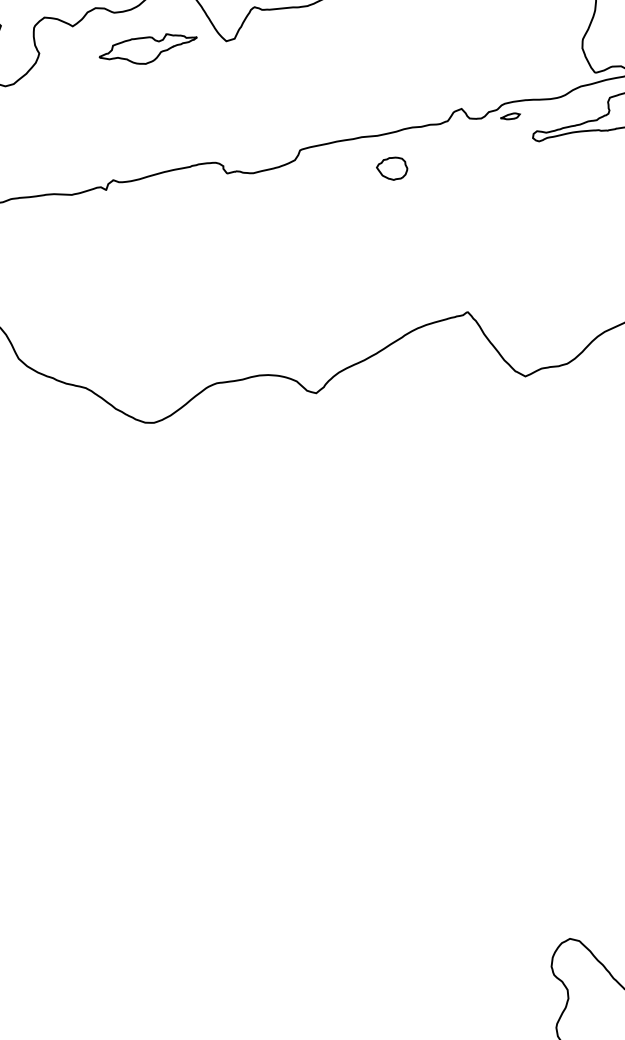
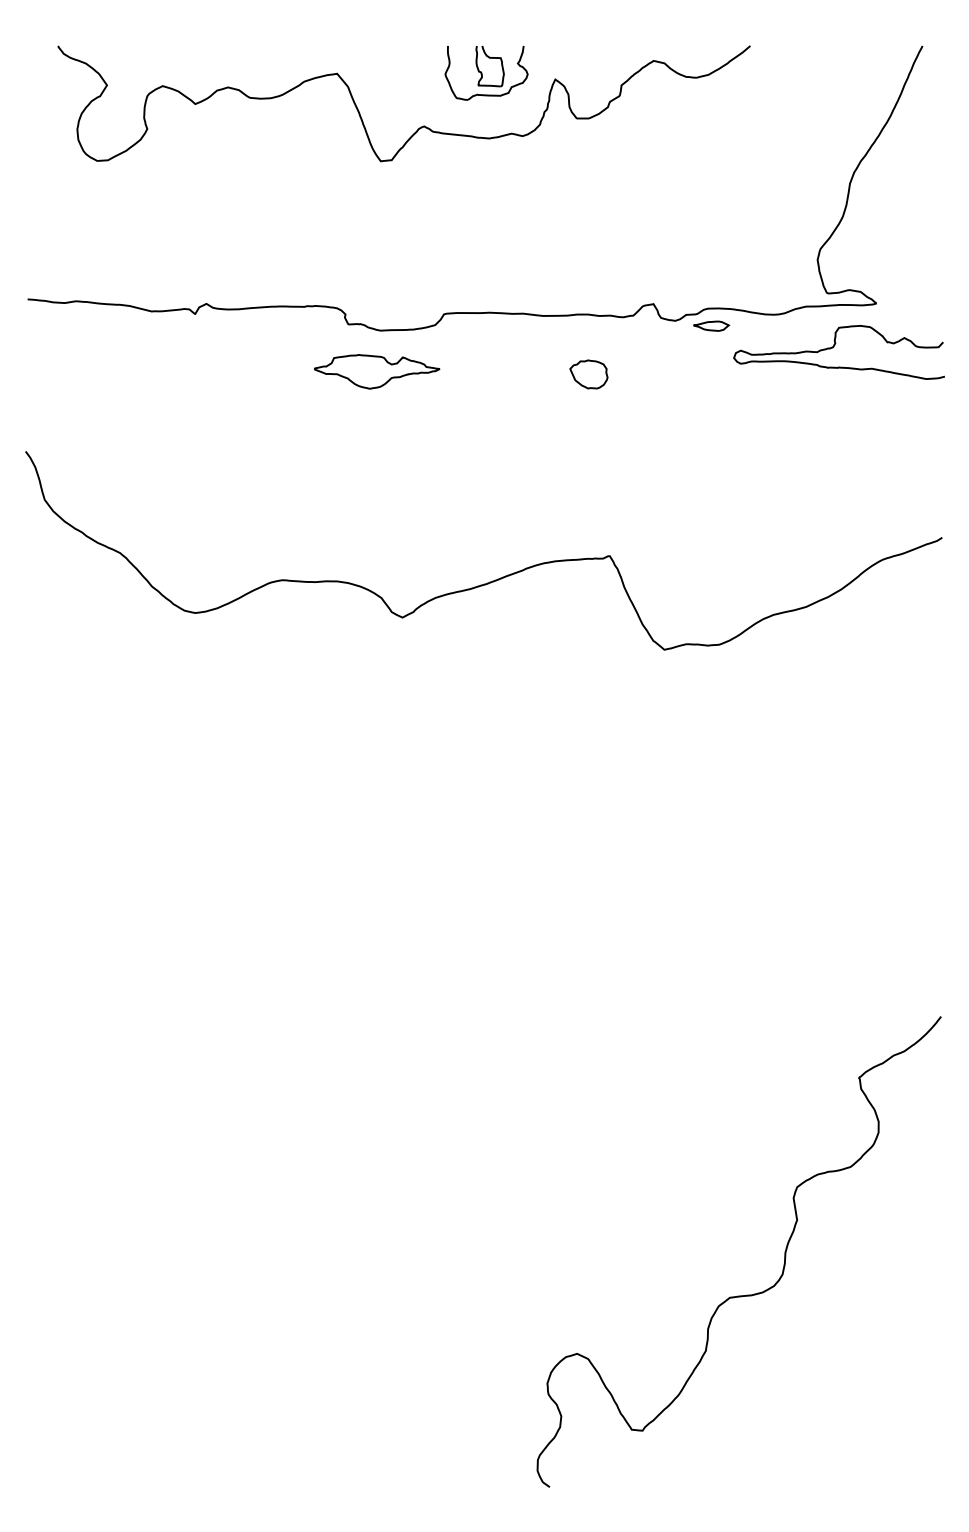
part: (149, 49) -> (377, 371), moved
part: (510, 116) -> (711, 325), size x1.43
part: (391, 169) -> (588, 374), moved

